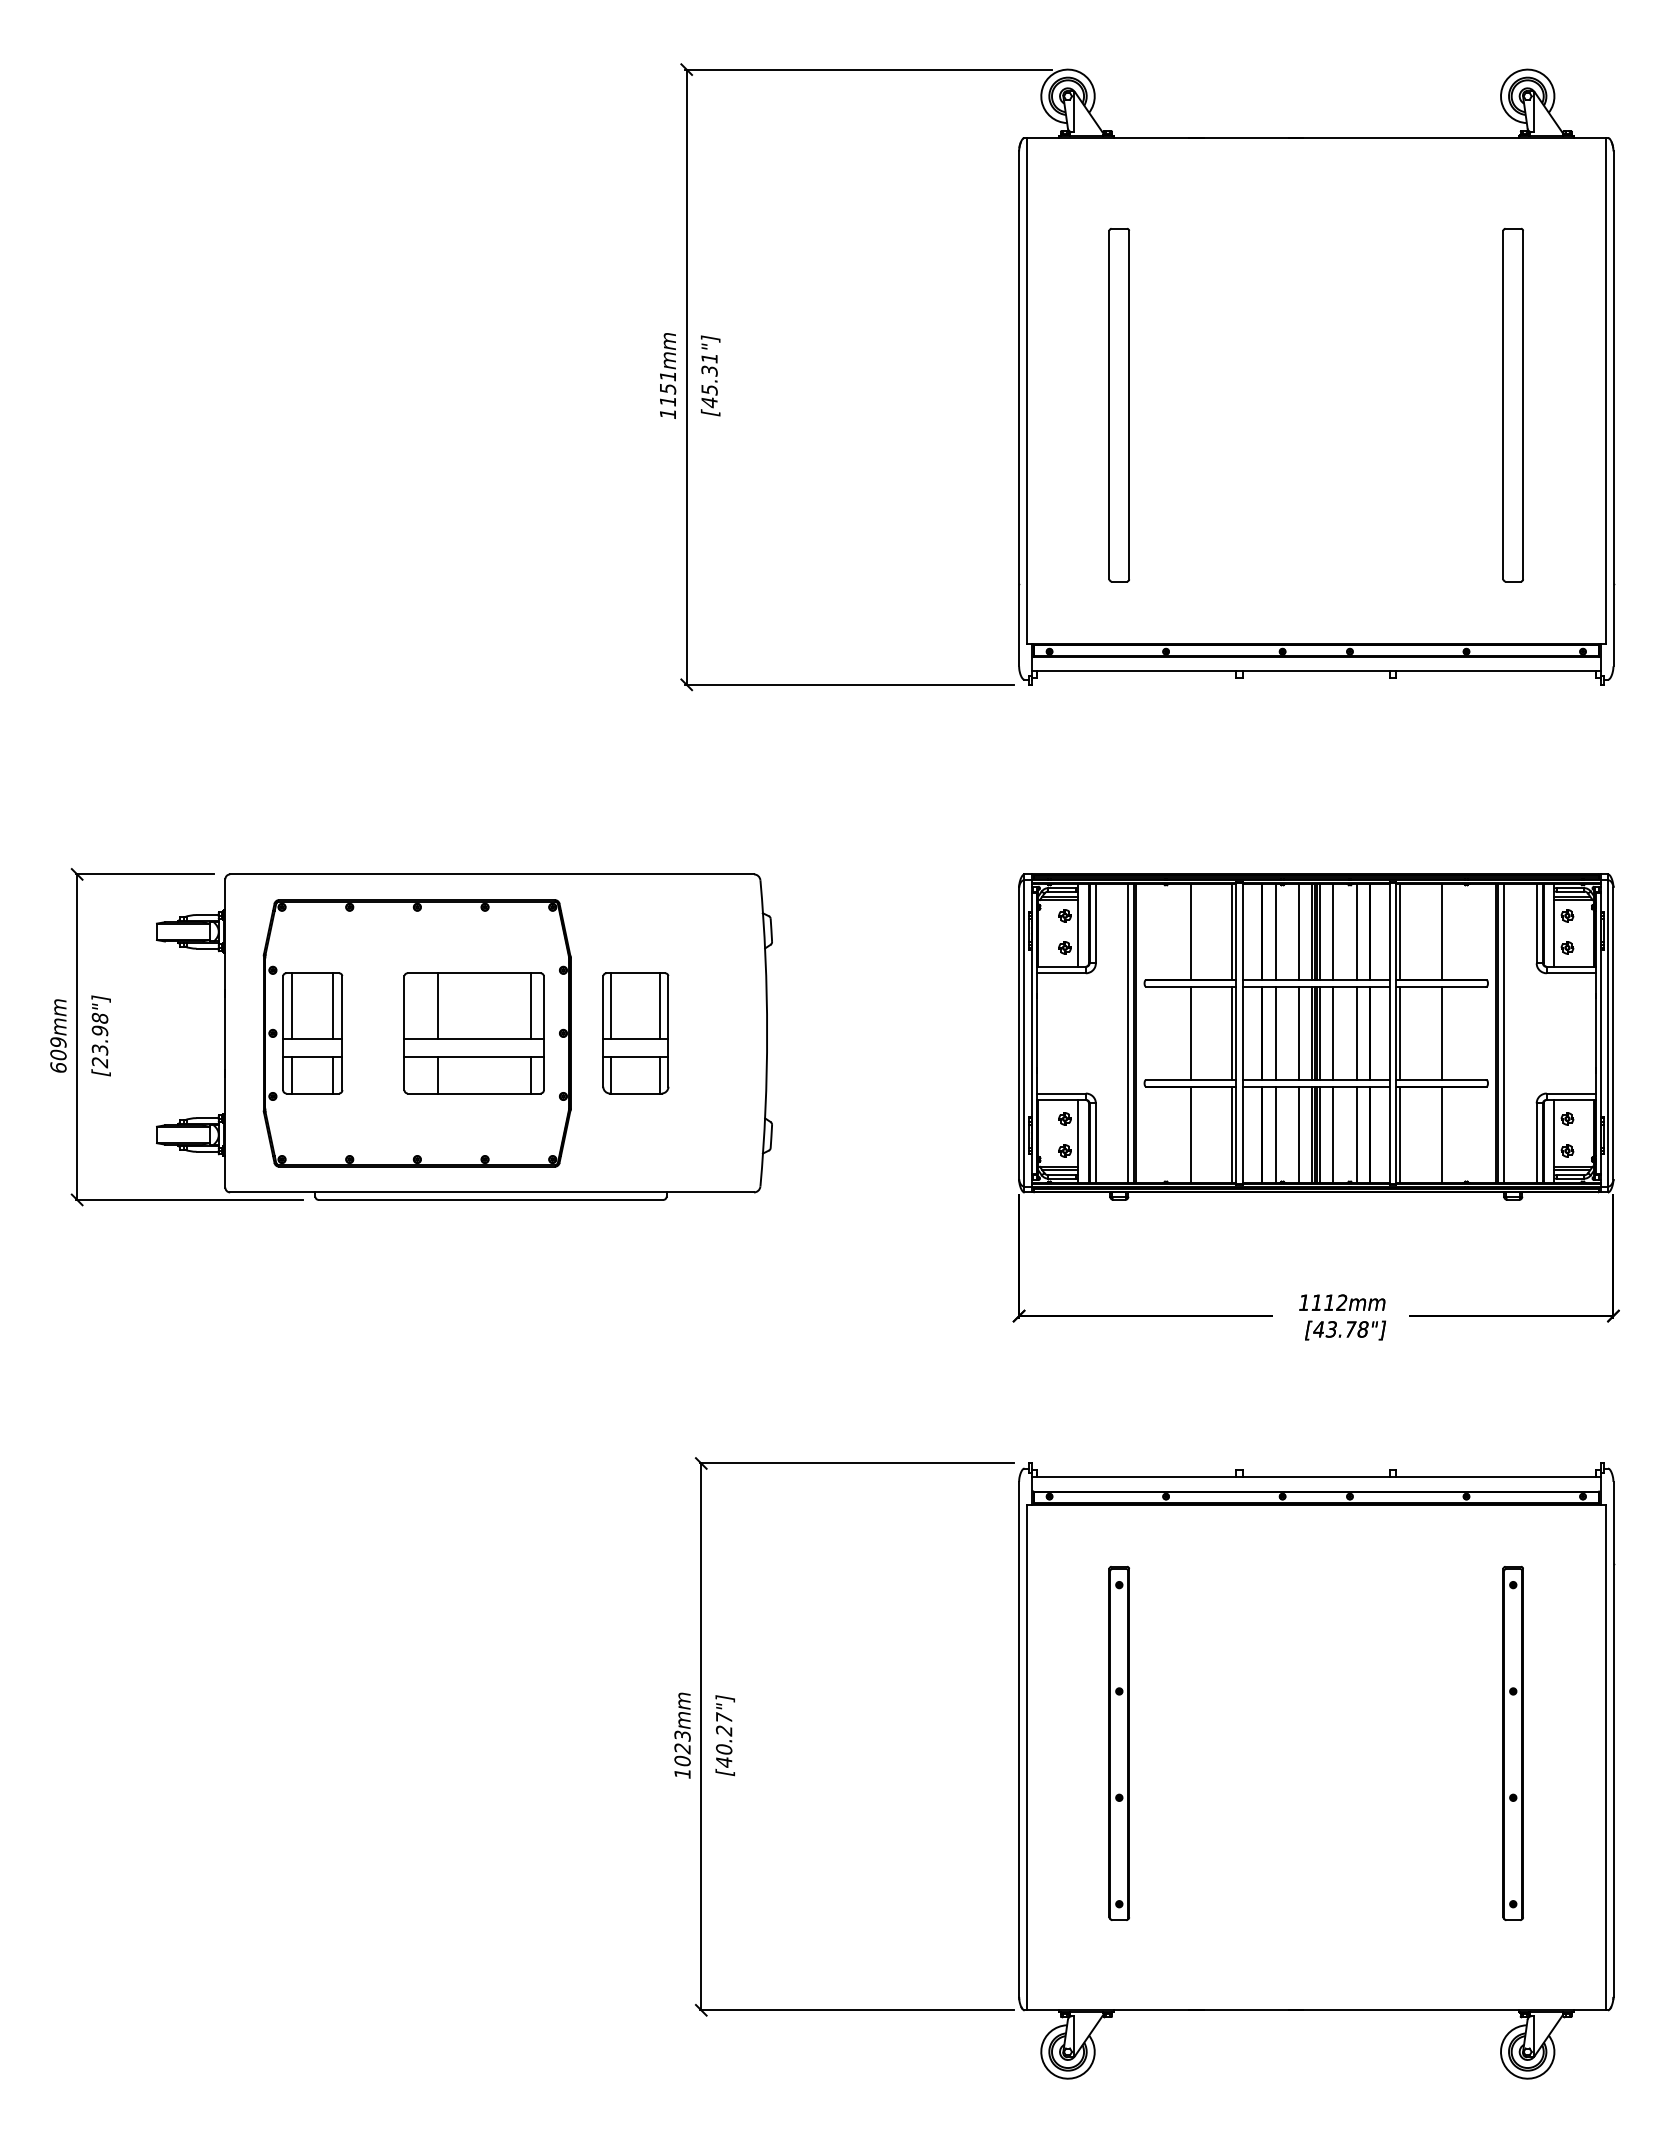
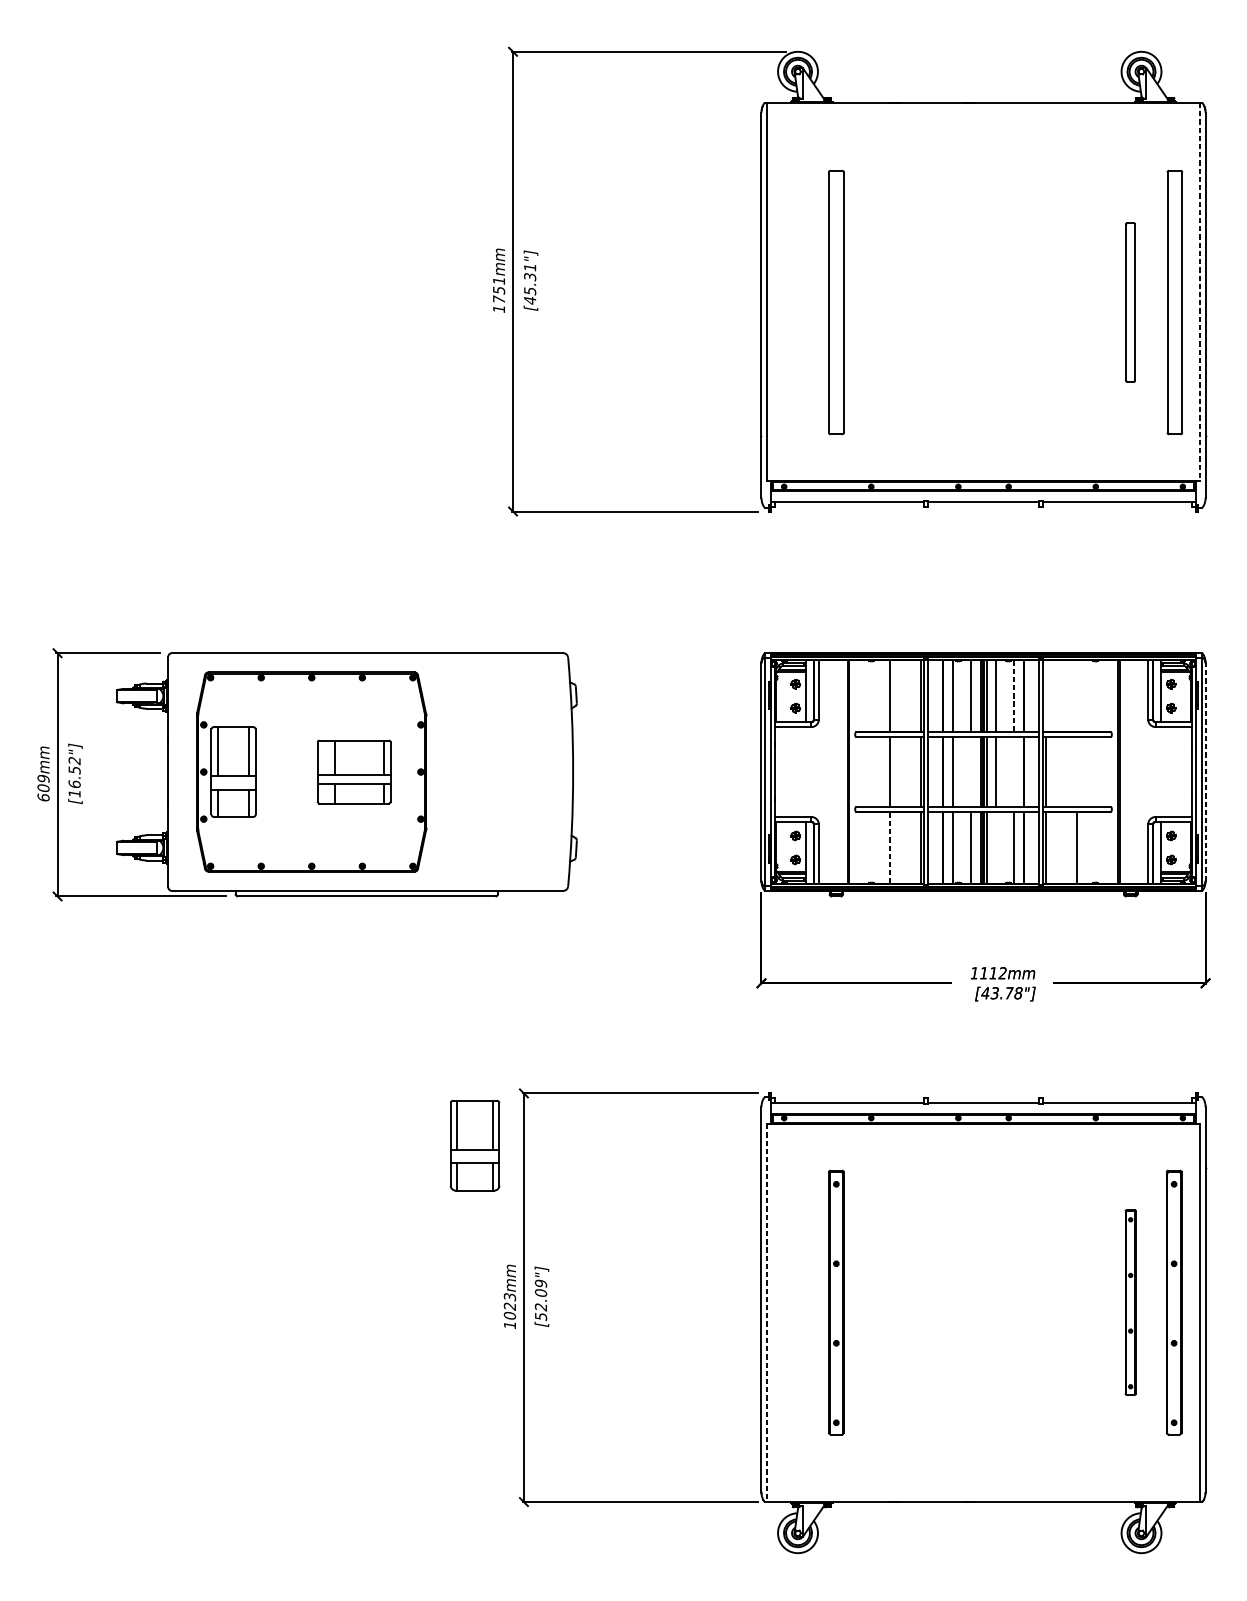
line: (1606, 390) -> (1200, 291), solid -> dashed
text: (667, 400) -> (498, 299), 1151mm -> 1751mm
part: (1512, 404) -> (1130, 302), size x0.6
part: (1571, 405) -> (1174, 302), added
line: (1356, 932) -> (1013, 696), solid -> dashed
line: (1400, 932) -> (1046, 696), removed
line: (1441, 932) -> (1077, 696), removed
part: (473, 1033) -> (353, 772), size x0.7
part: (635, 1033) -> (474, 1145), moved
line: (1128, 1033) -> (843, 772), removed
line: (1299, 1033) -> (970, 772), removed
line: (1356, 1033) -> (1013, 772), removed
line: (1441, 1033) -> (1077, 772), removed
line: (1504, 1033) -> (1124, 772), removed
line: (1613, 1033) -> (1205, 772), solid -> dashed
text: (99, 1040) -> (74, 777), [23.98"] -> [16.52"]
line: (1190, 1134) -> (889, 847), solid -> dashed
line: (1333, 1134) -> (996, 847), removed
text: (724, 1739) -> (541, 1299), [40.27"] -> [52.09"]
part: (1512, 1743) -> (1130, 1302), size x0.7
part: (1570, 1743) -> (1173, 1302), added
line: (1026, 1757) -> (766, 1313), solid -> dashed

